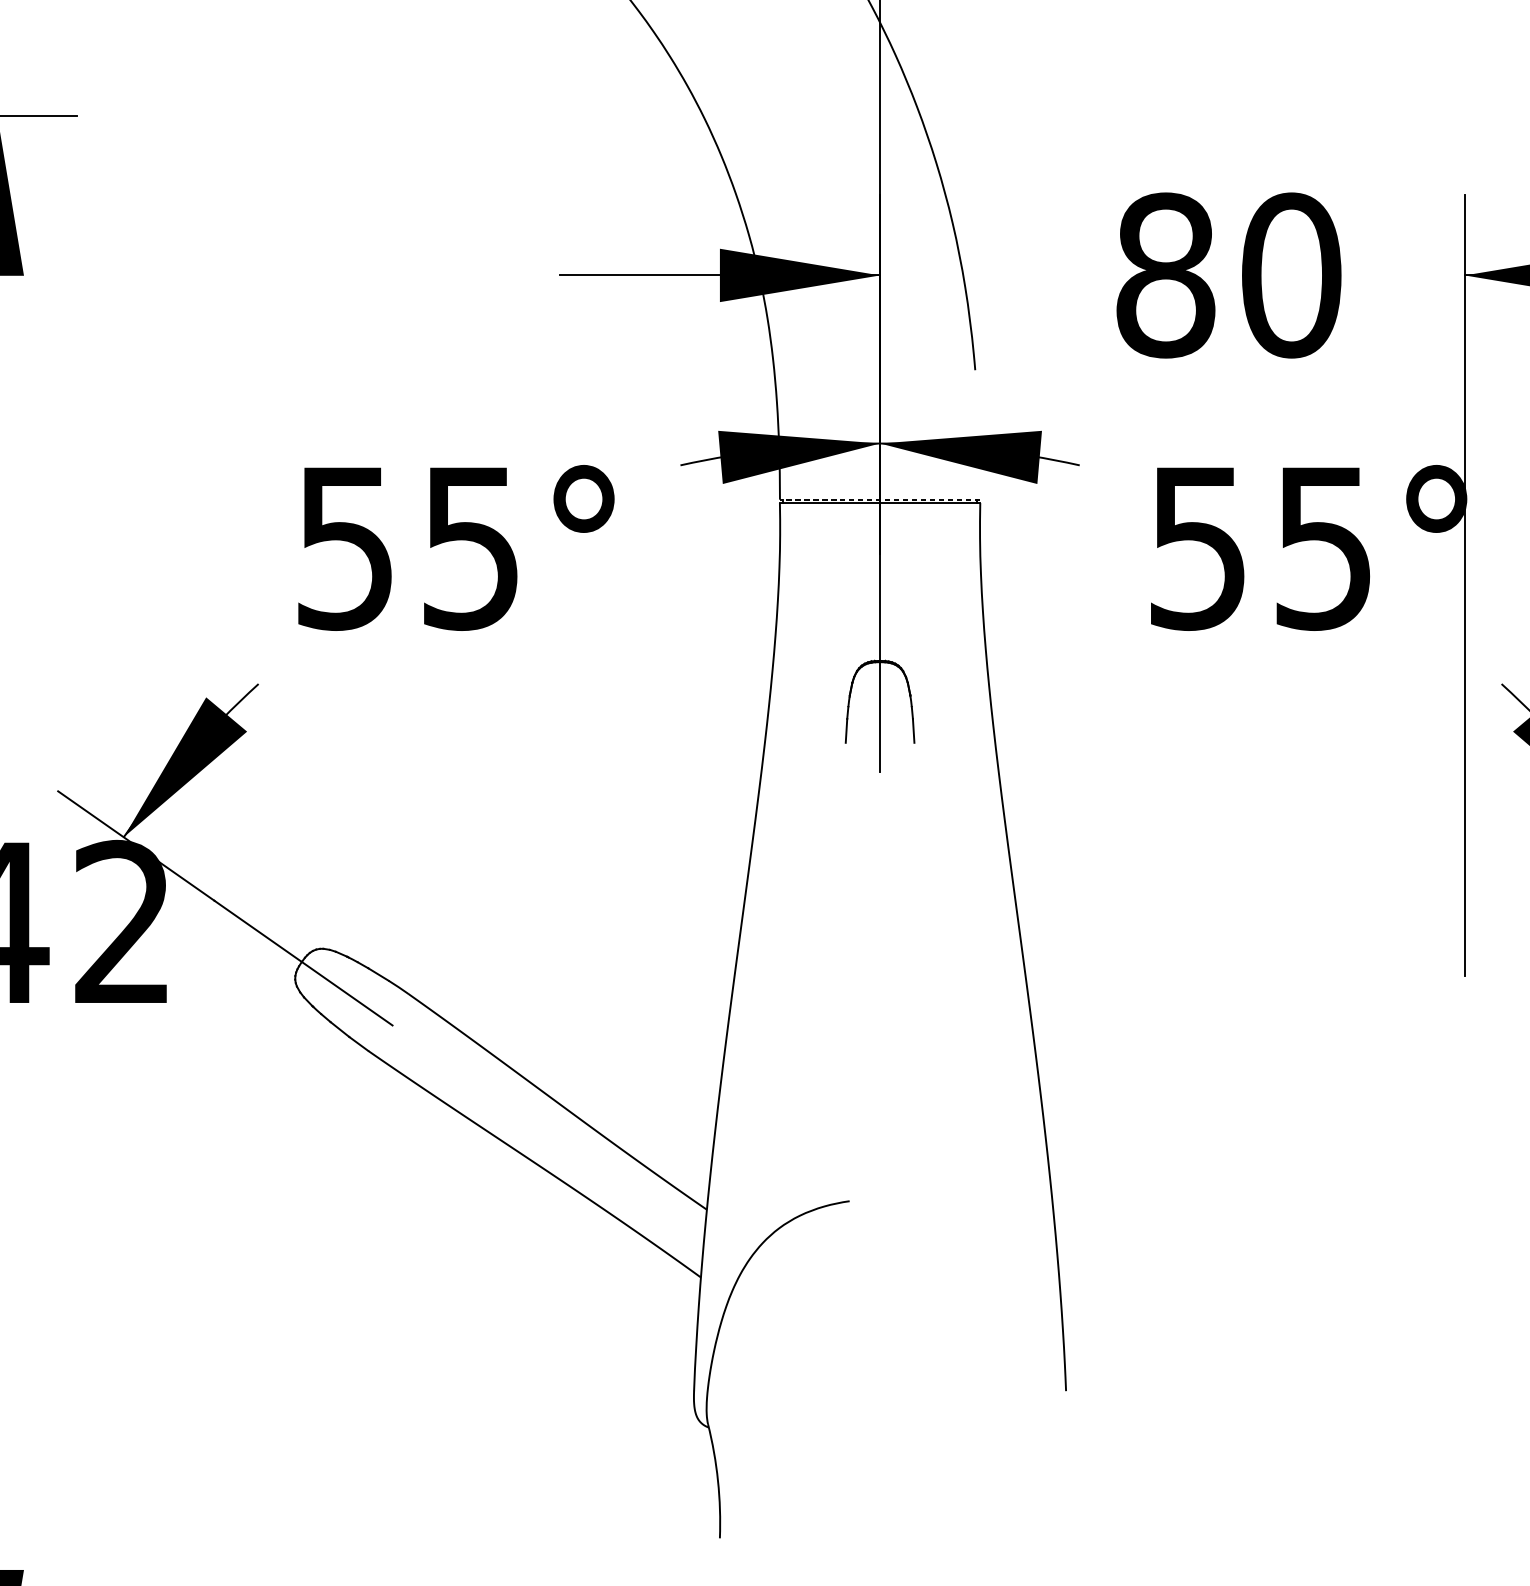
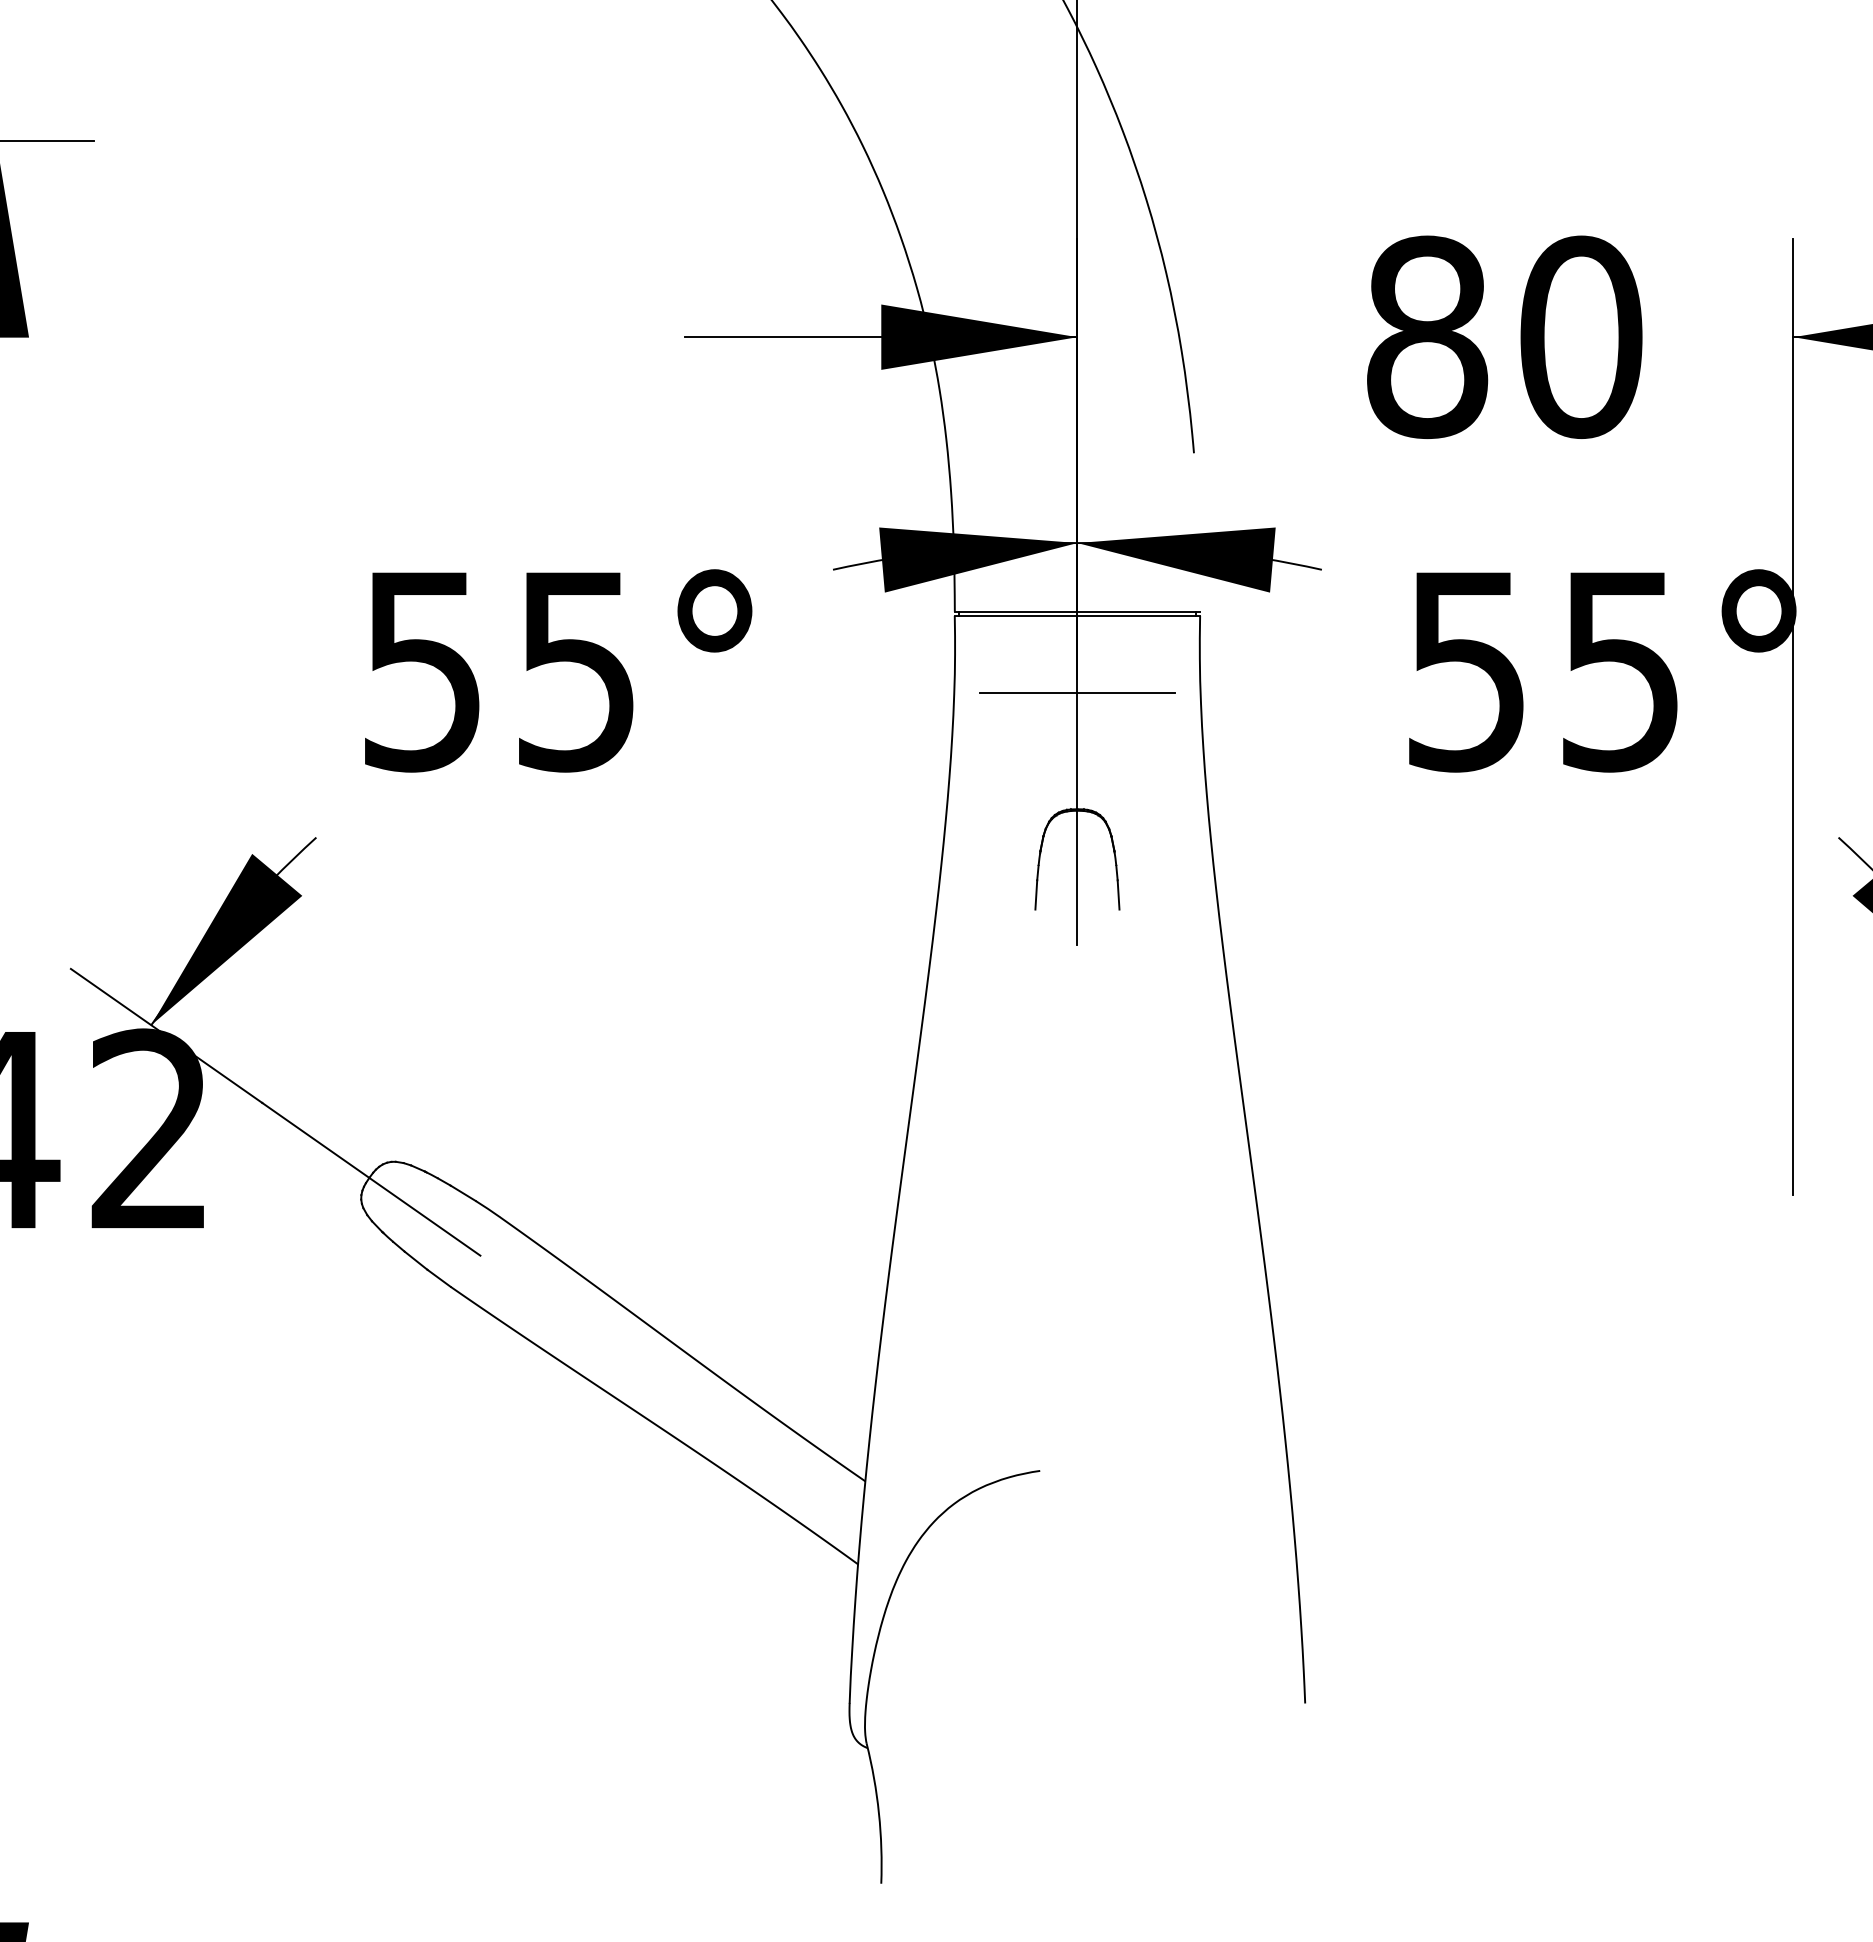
line: (880, 499) -> (1077, 611), dashed -> solid
line: (880, 565) -> (1077, 692), added

